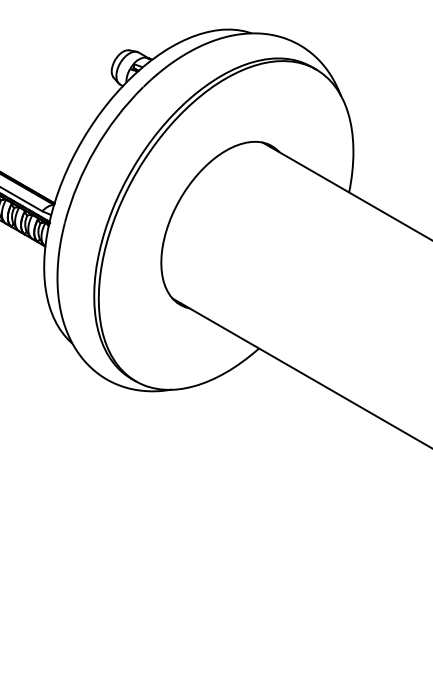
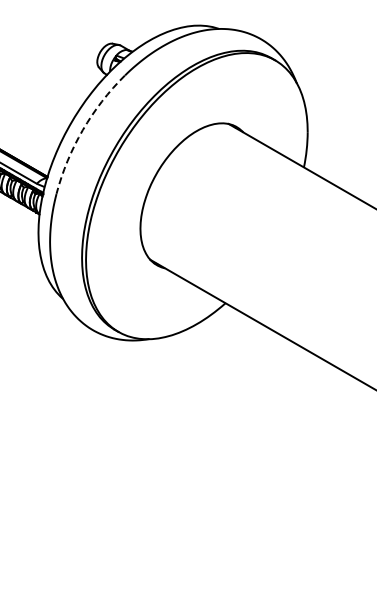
arc: (94, 150) -> (82, 130), solid -> dashed

